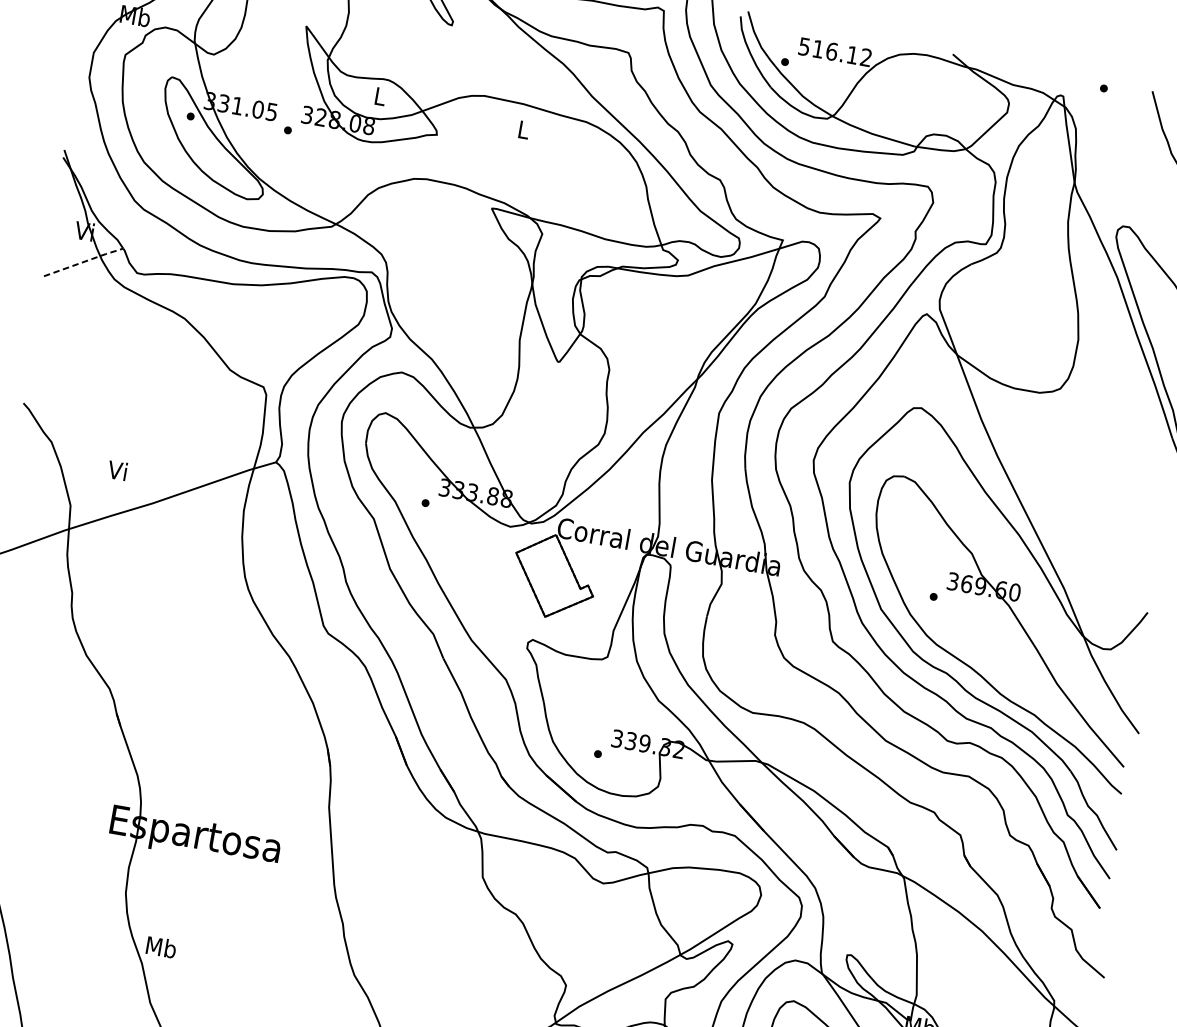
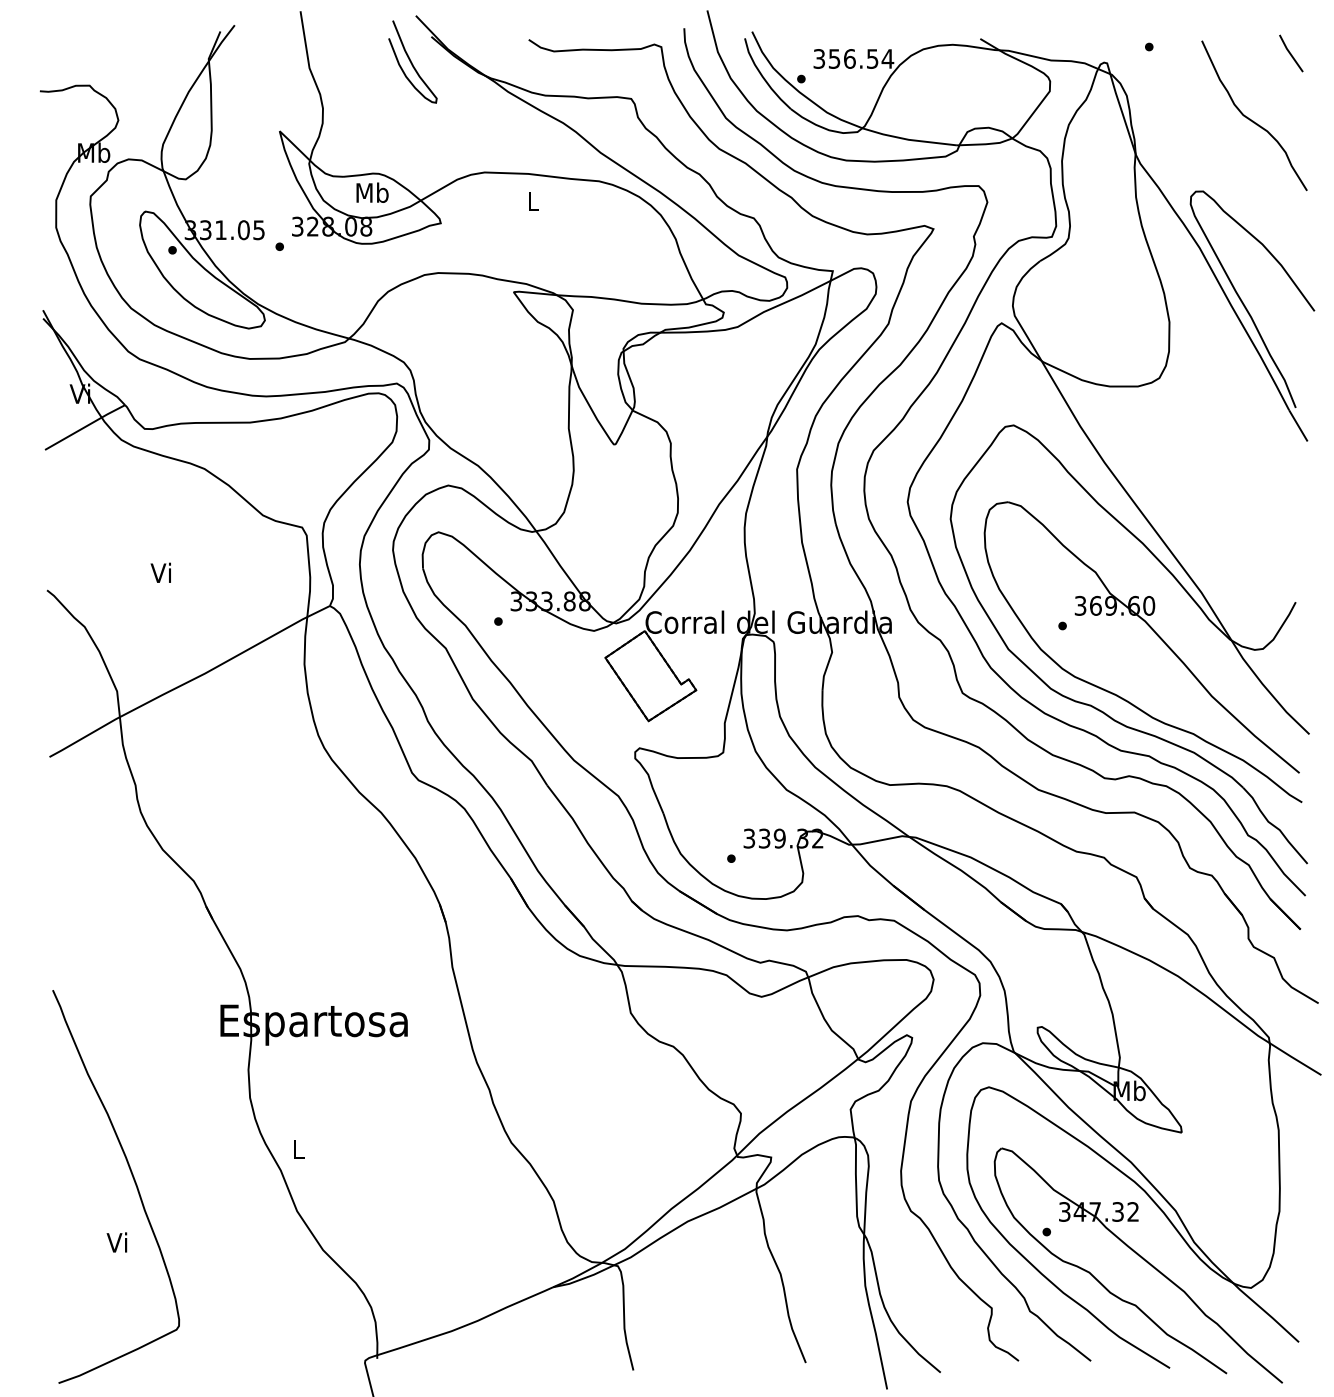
text: (836, 51) -> (854, 58), 516.12 -> 356.54
text: (380, 96) -> (372, 192), L -> Mb
line: (84, 261) -> (85, 426), dashed -> solid
text: (117, 470) -> (160, 572), moved
text: (161, 947) -> (298, 1149), Mb -> L

